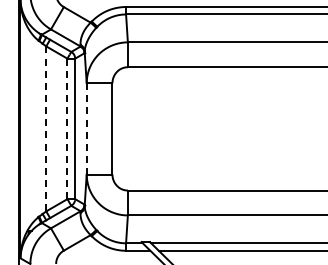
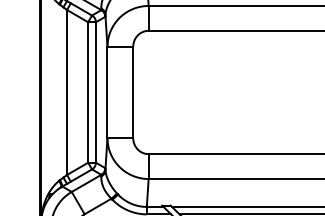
line: (46, 128) -> (67, 92), dashed -> solid
line: (86, 128) -> (107, 92), dashed -> solid
line: (67, 129) -> (88, 93), dashed -> solid

